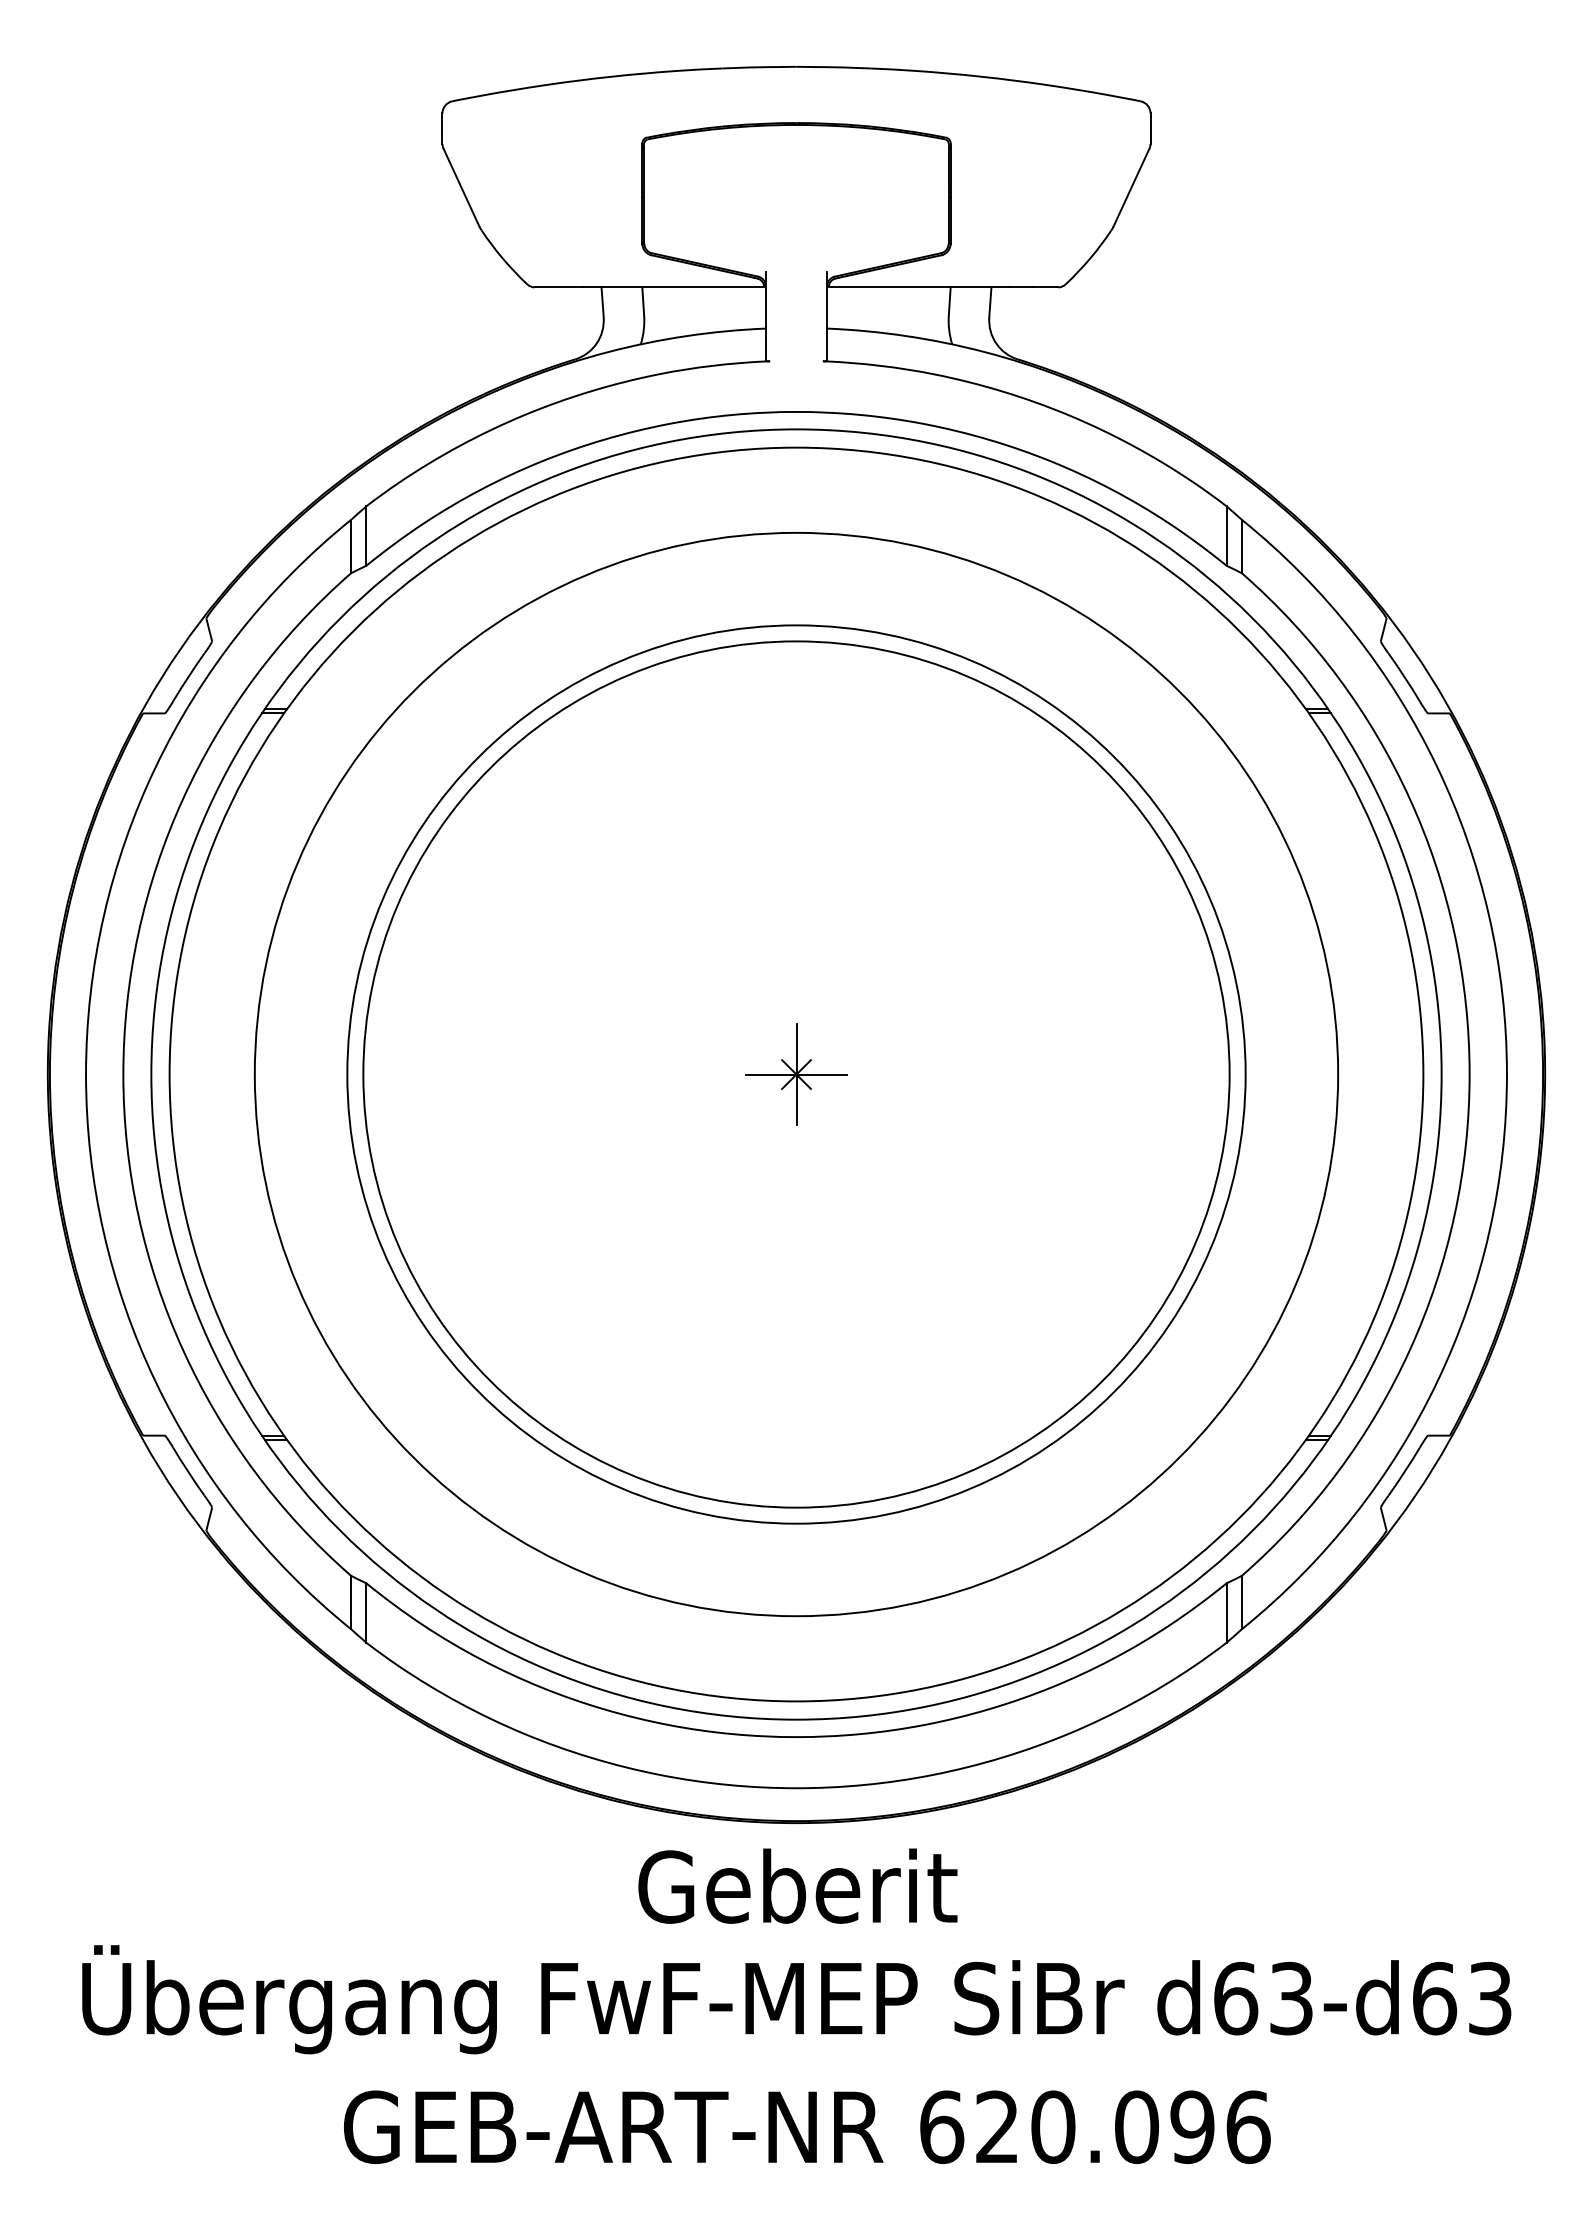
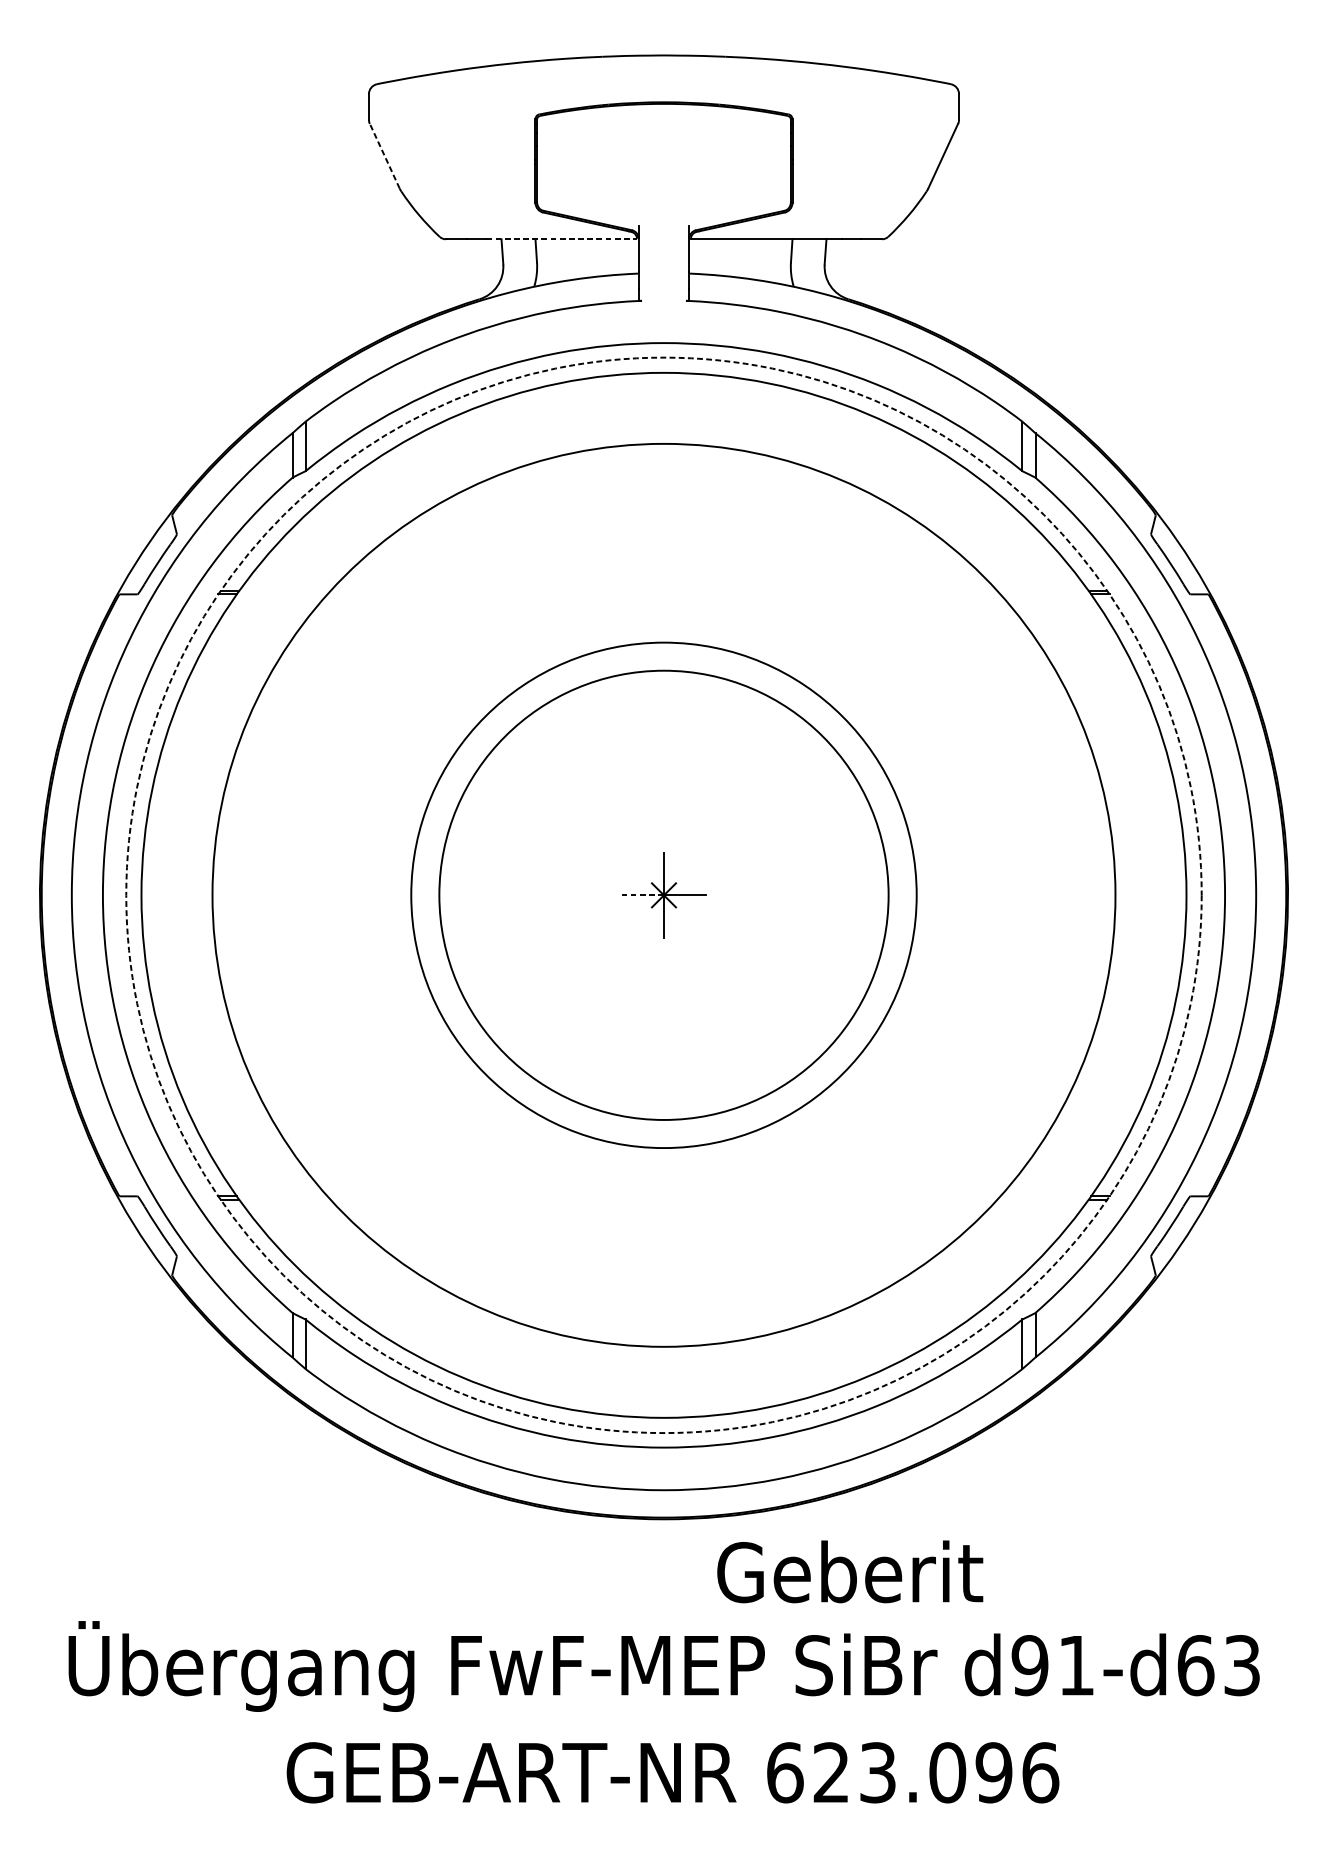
line: (461, 187) -> (384, 156), solid -> dashed
line: (674, 287) -> (562, 239), solid -> dashed
line: (770, 1074) -> (642, 895), solid -> dashed
circle: (796, 1074) -> (664, 895), size x0.6
circle: (796, 1074) -> (664, 895), size x0.7
circle: (796, 1074) -> (664, 895), solid -> dashed
text: (797, 1885) -> (849, 1571), moved
text: (1262, 1998) -> (1052, 1665), d63-d63 -> d91-d63
text: (1053, 2127) -> (878, 1773), 620.096 -> 623.096

